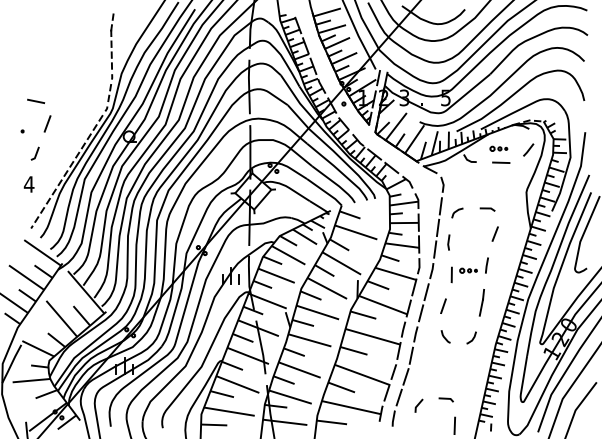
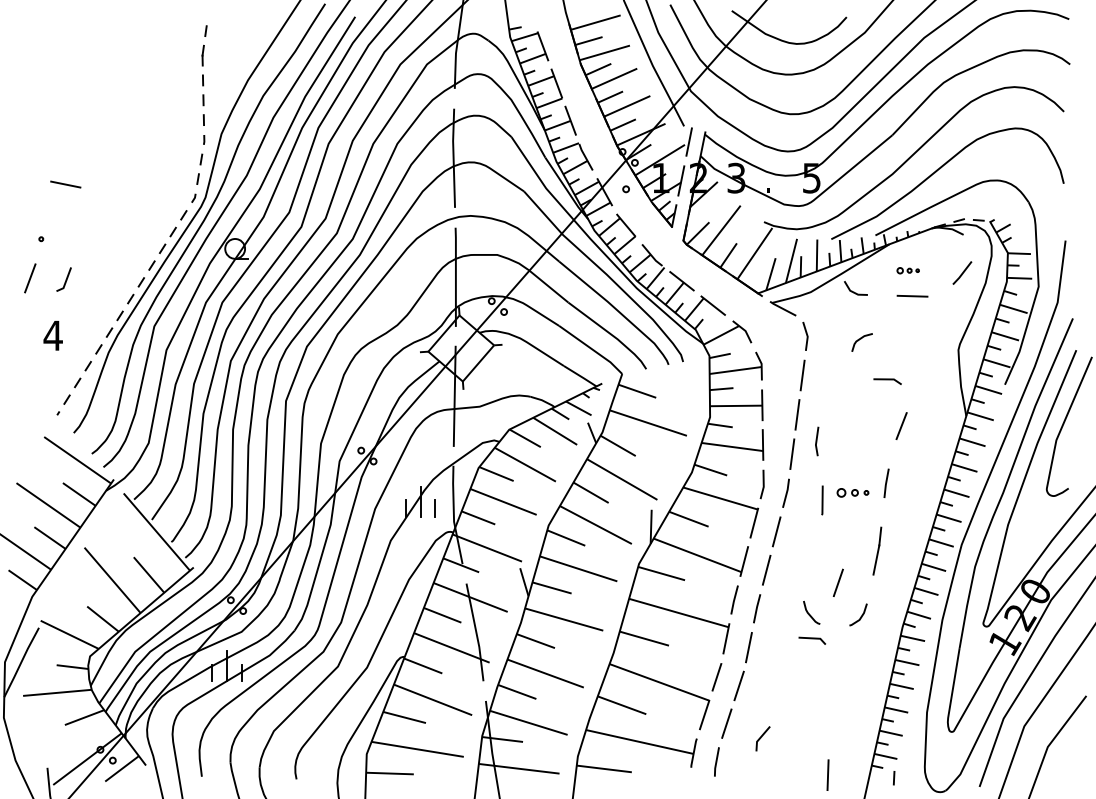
line: (47, 123) -> (30, 277), moved
part: (498, 148) -> (907, 270), size x0.7
line: (457, 211) -> (862, 339), moved
line: (443, 305) -> (838, 581), moved
line: (445, 399) -> (811, 639), moved

